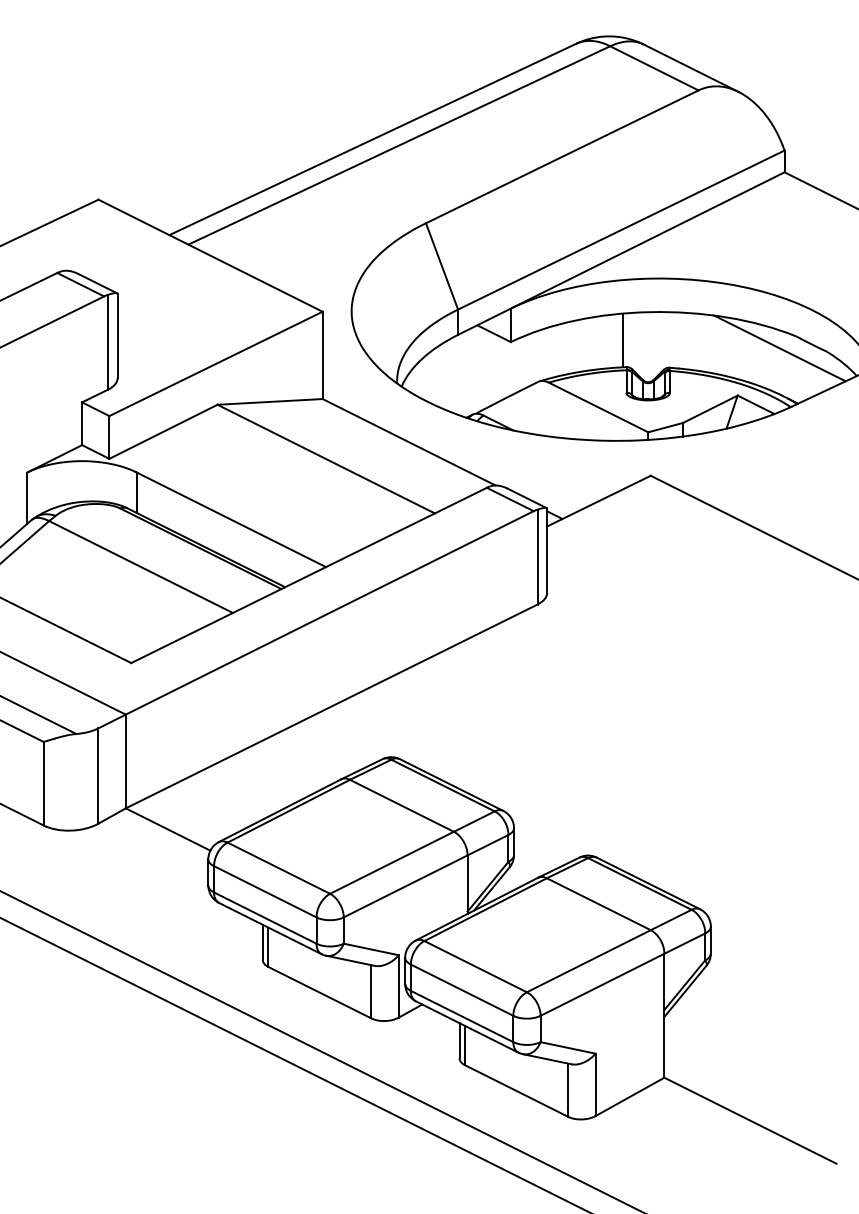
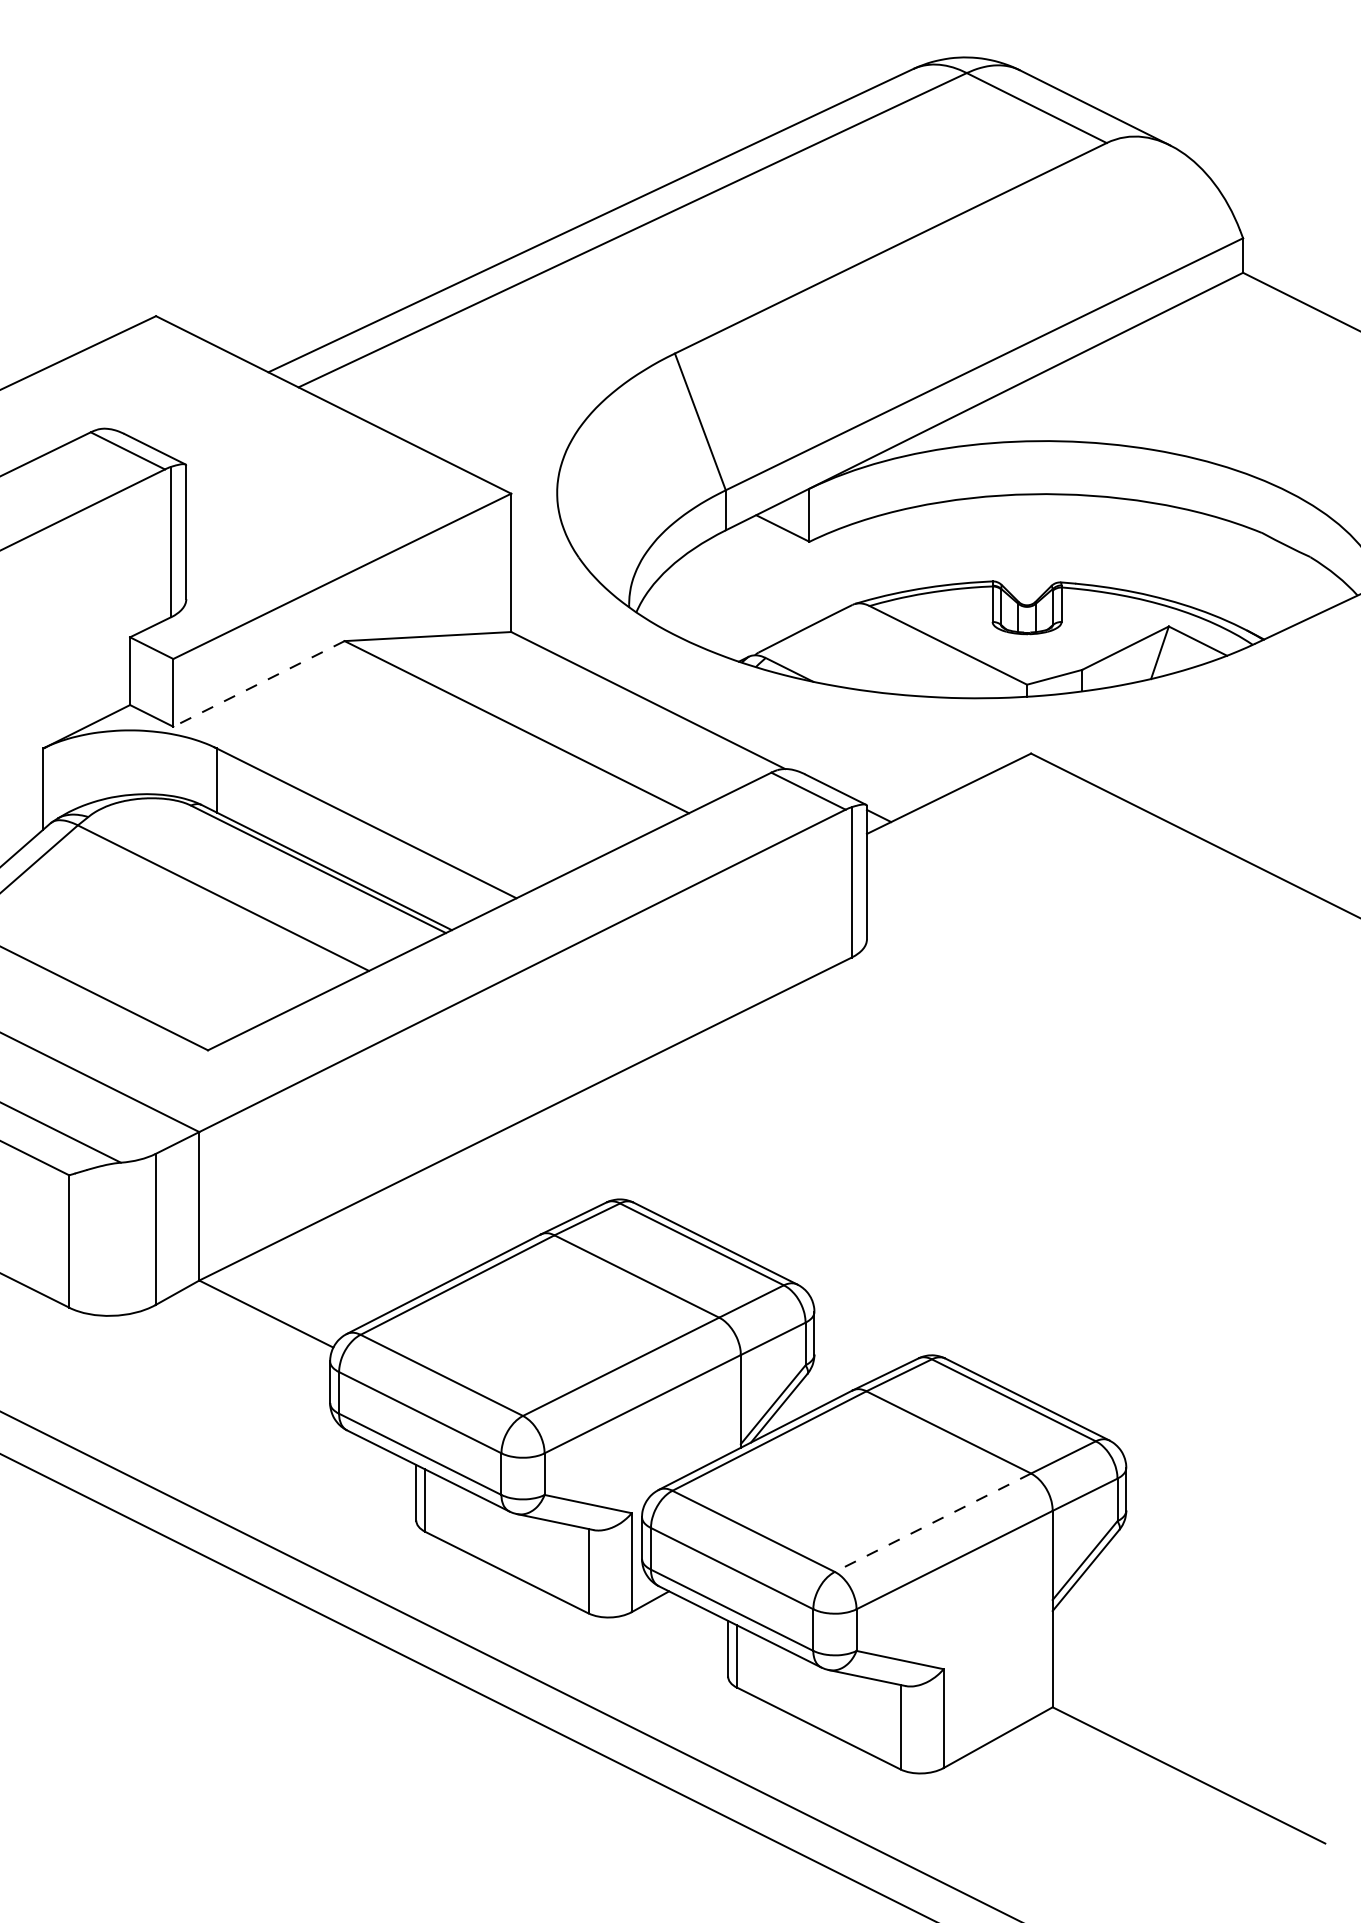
line: (623, 340) -> (987, 539), removed
line: (779, 348) -> (1235, 551), removed
line: (163, 432) -> (259, 685), solid -> dashed
line: (588, 961) -> (932, 1523), solid -> dashed

